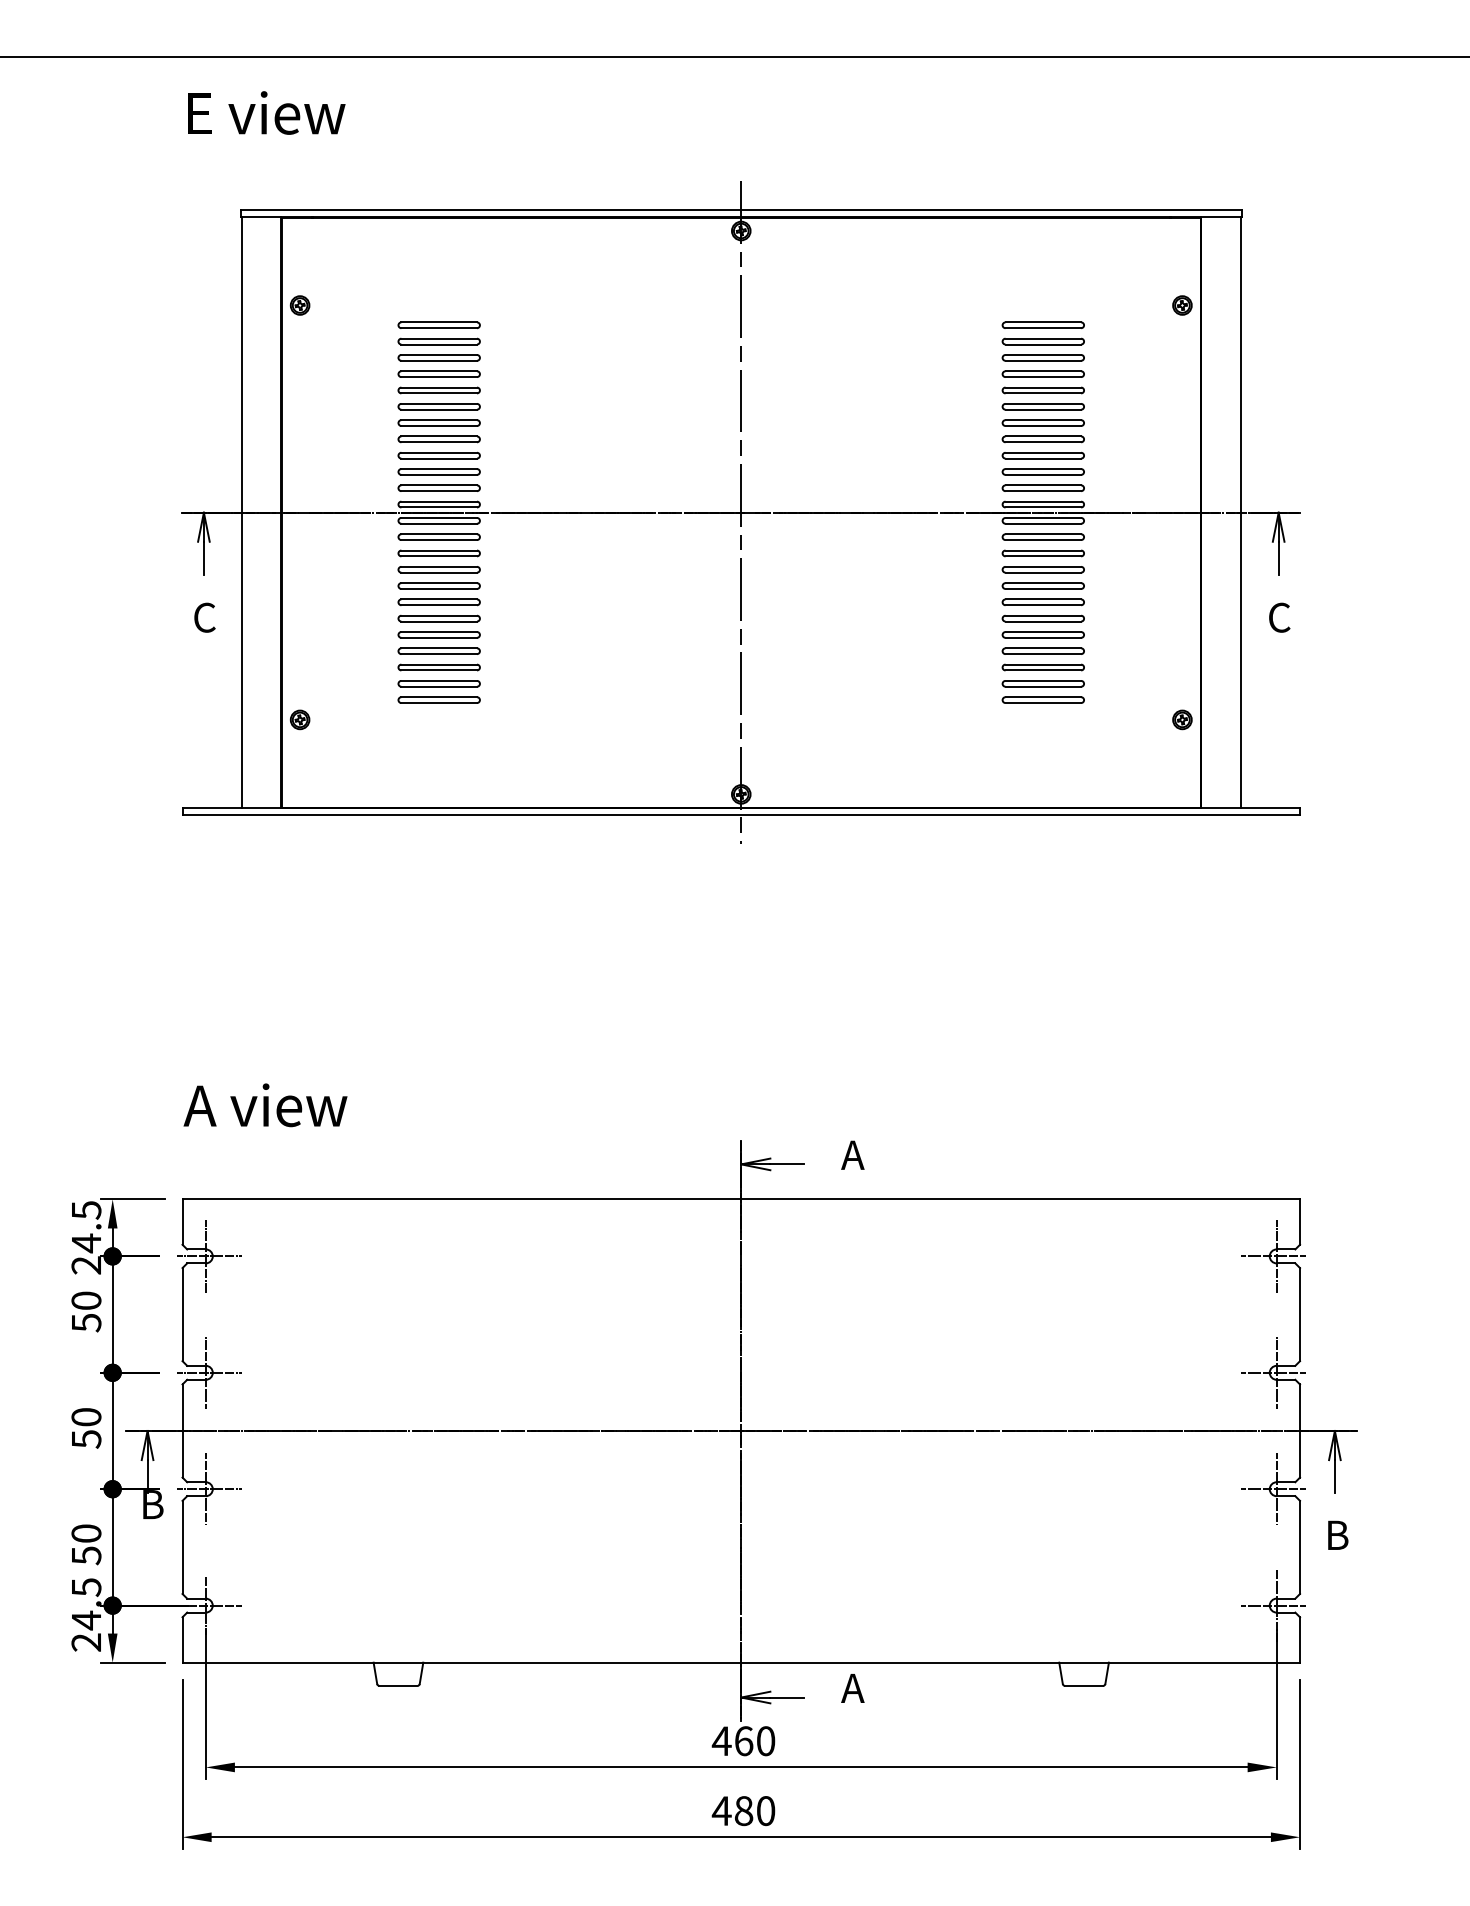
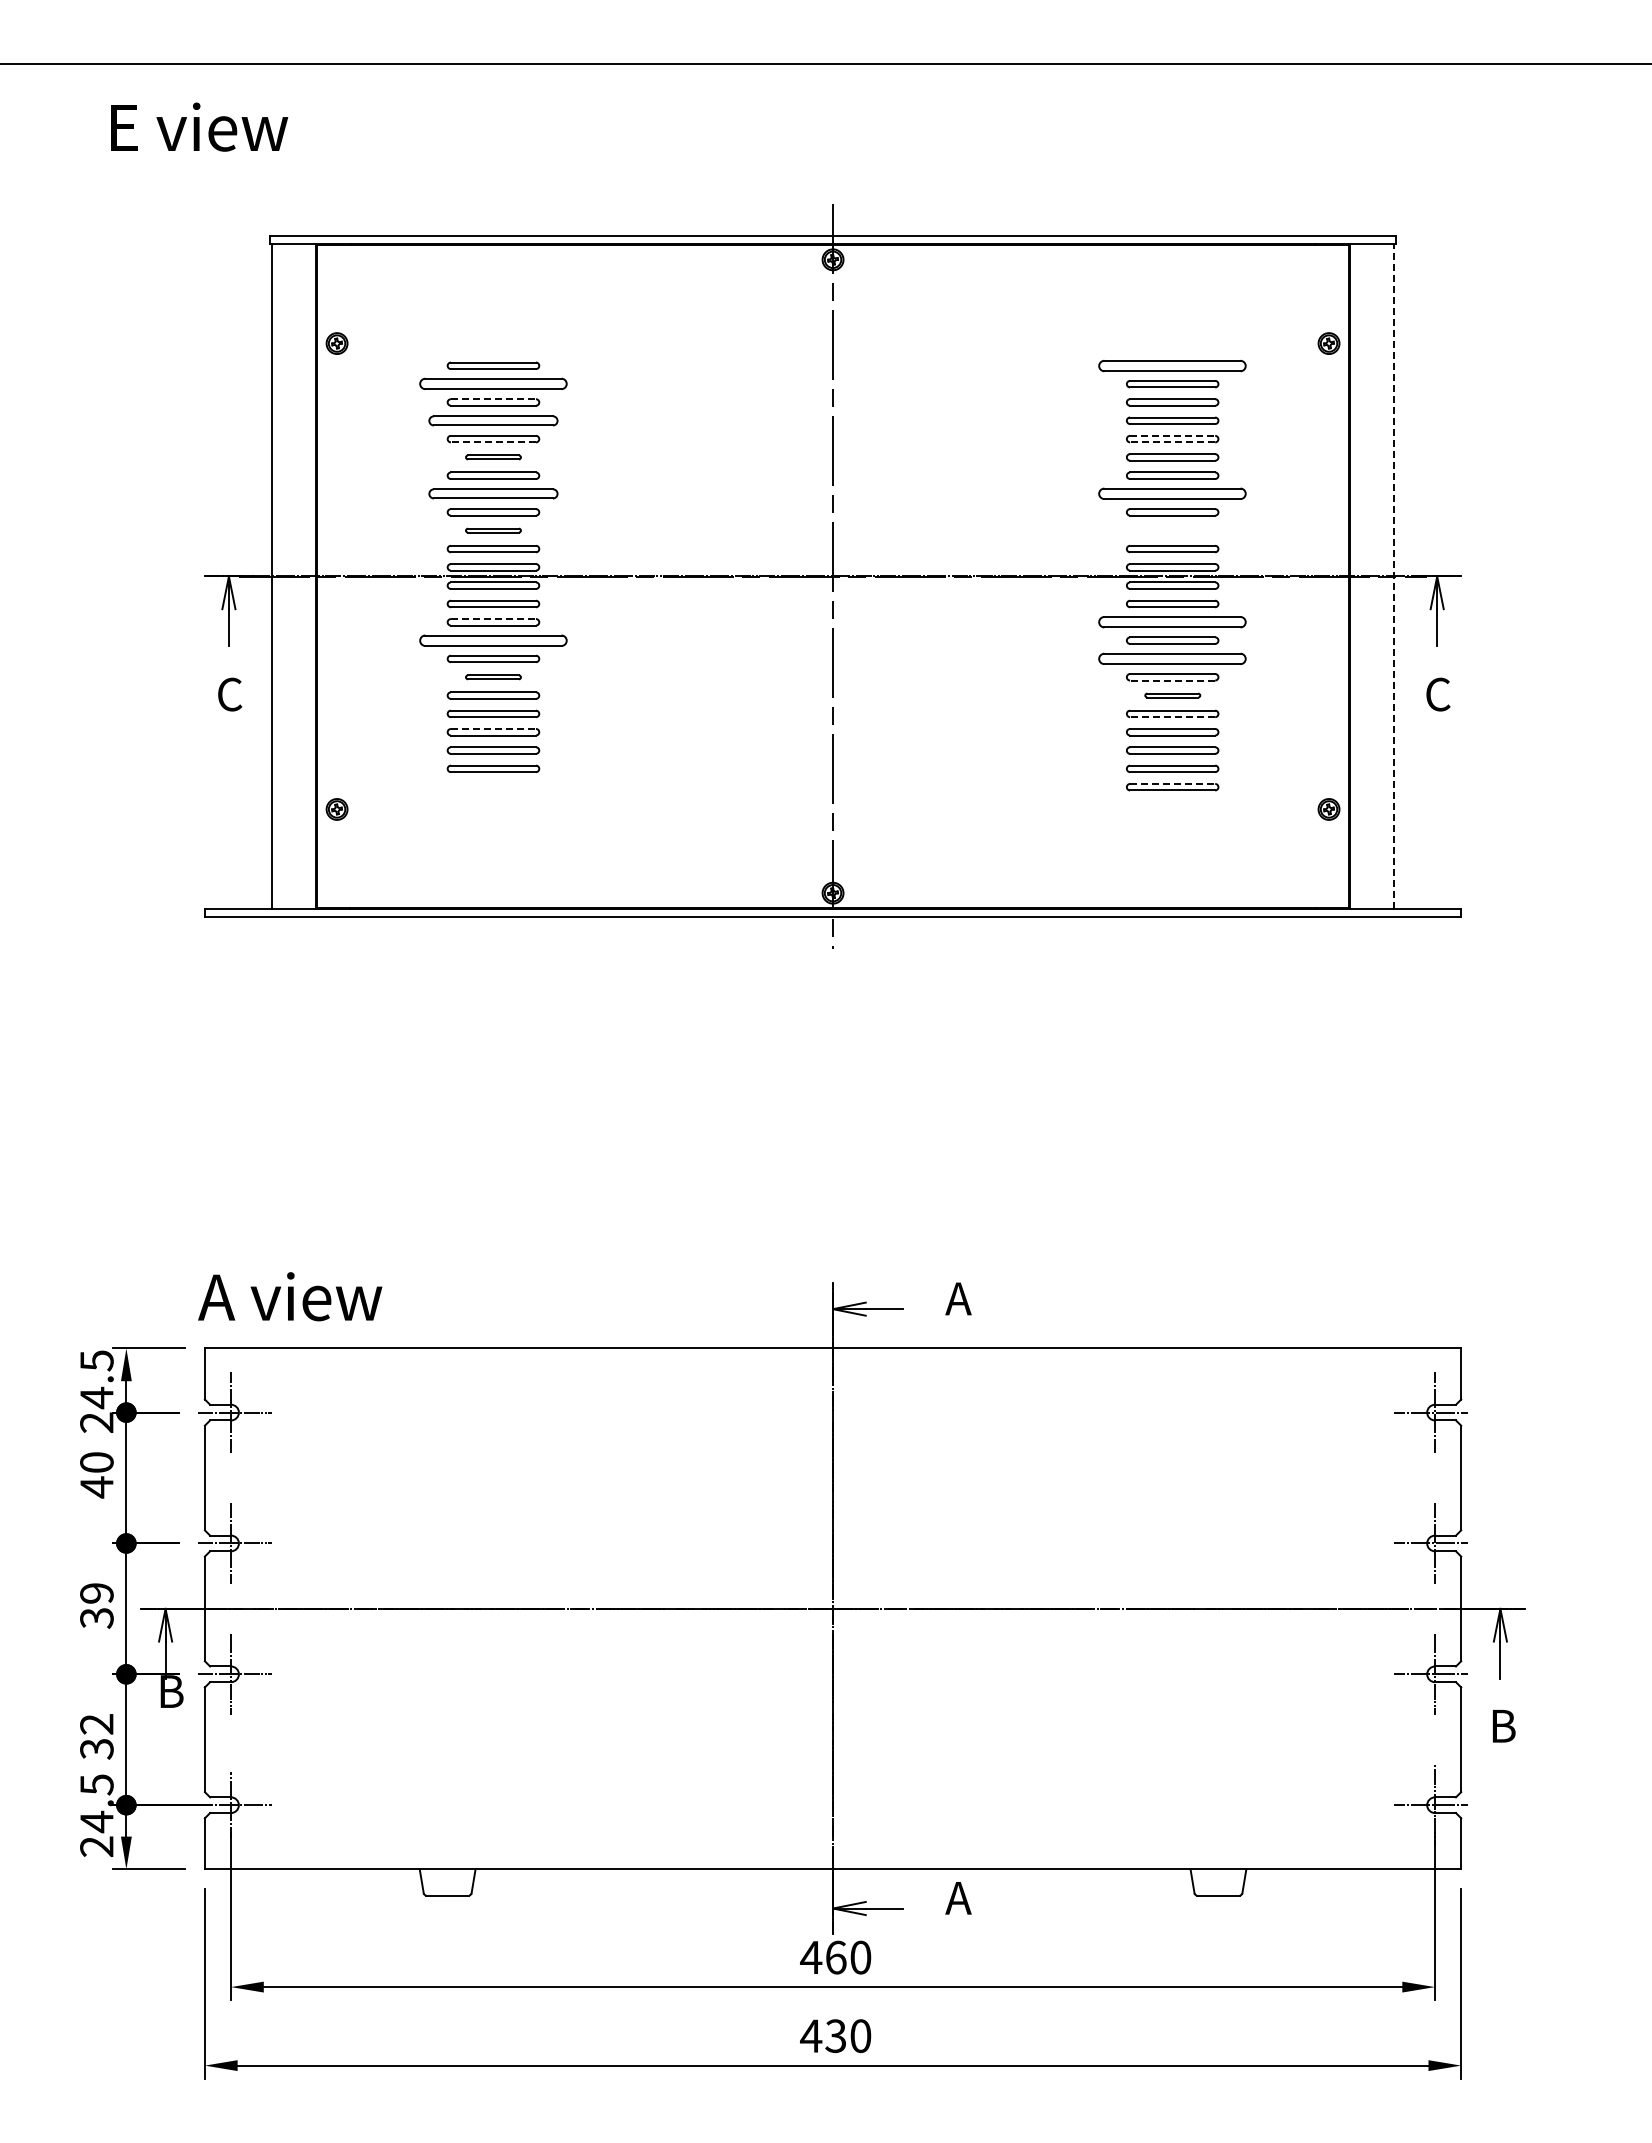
text: (266, 112) -> (199, 126), moved
part: (1043, 325) -> (1172, 365), size x1.6
part: (439, 341) -> (493, 384), size x1.6
line: (439, 355) -> (493, 399), solid -> dashed
part: (439, 373) -> (493, 420), size x1.4
line: (1043, 387) -> (1172, 435), solid -> dashed
line: (439, 393) -> (493, 442), solid -> dashed
line: (1043, 393) -> (1172, 442), solid -> dashed
part: (439, 406) -> (493, 457), size x0.6
part: (439, 439) -> (493, 494), size x1.4
part: (1043, 439) -> (1172, 494), size x1.6
part: (439, 471) -> (493, 530), size x0.6
part: (1043, 471) -> (1172, 530), removed
line: (1240, 512) -> (1394, 576), solid -> dashed
line: (439, 550) -> (493, 619), solid -> dashed
part: (1043, 553) -> (1172, 622), size x1.6
part: (439, 569) -> (493, 640), size x1.6
part: (1043, 585) -> (1172, 658), size x1.6
part: (439, 602) -> (493, 677), size x0.6
line: (1043, 605) -> (1172, 680), solid -> dashed
part: (1043, 618) -> (1172, 695), size x0.6
line: (1043, 638) -> (1172, 717), solid -> dashed
line: (439, 647) -> (493, 728), solid -> dashed
line: (1043, 696) -> (1172, 783), solid -> dashed
part: (439, 700) -> (493, 787), removed
text: (265, 1105) -> (290, 1296), moved
text: (86, 1323) -> (96, 1487), 50 -> 40
text: (86, 1427) -> (96, 1605), 50 -> 39
text: (86, 1544) -> (96, 1736), 50 -> 32
text: (743, 1810) -> (835, 2035), 480 -> 430

